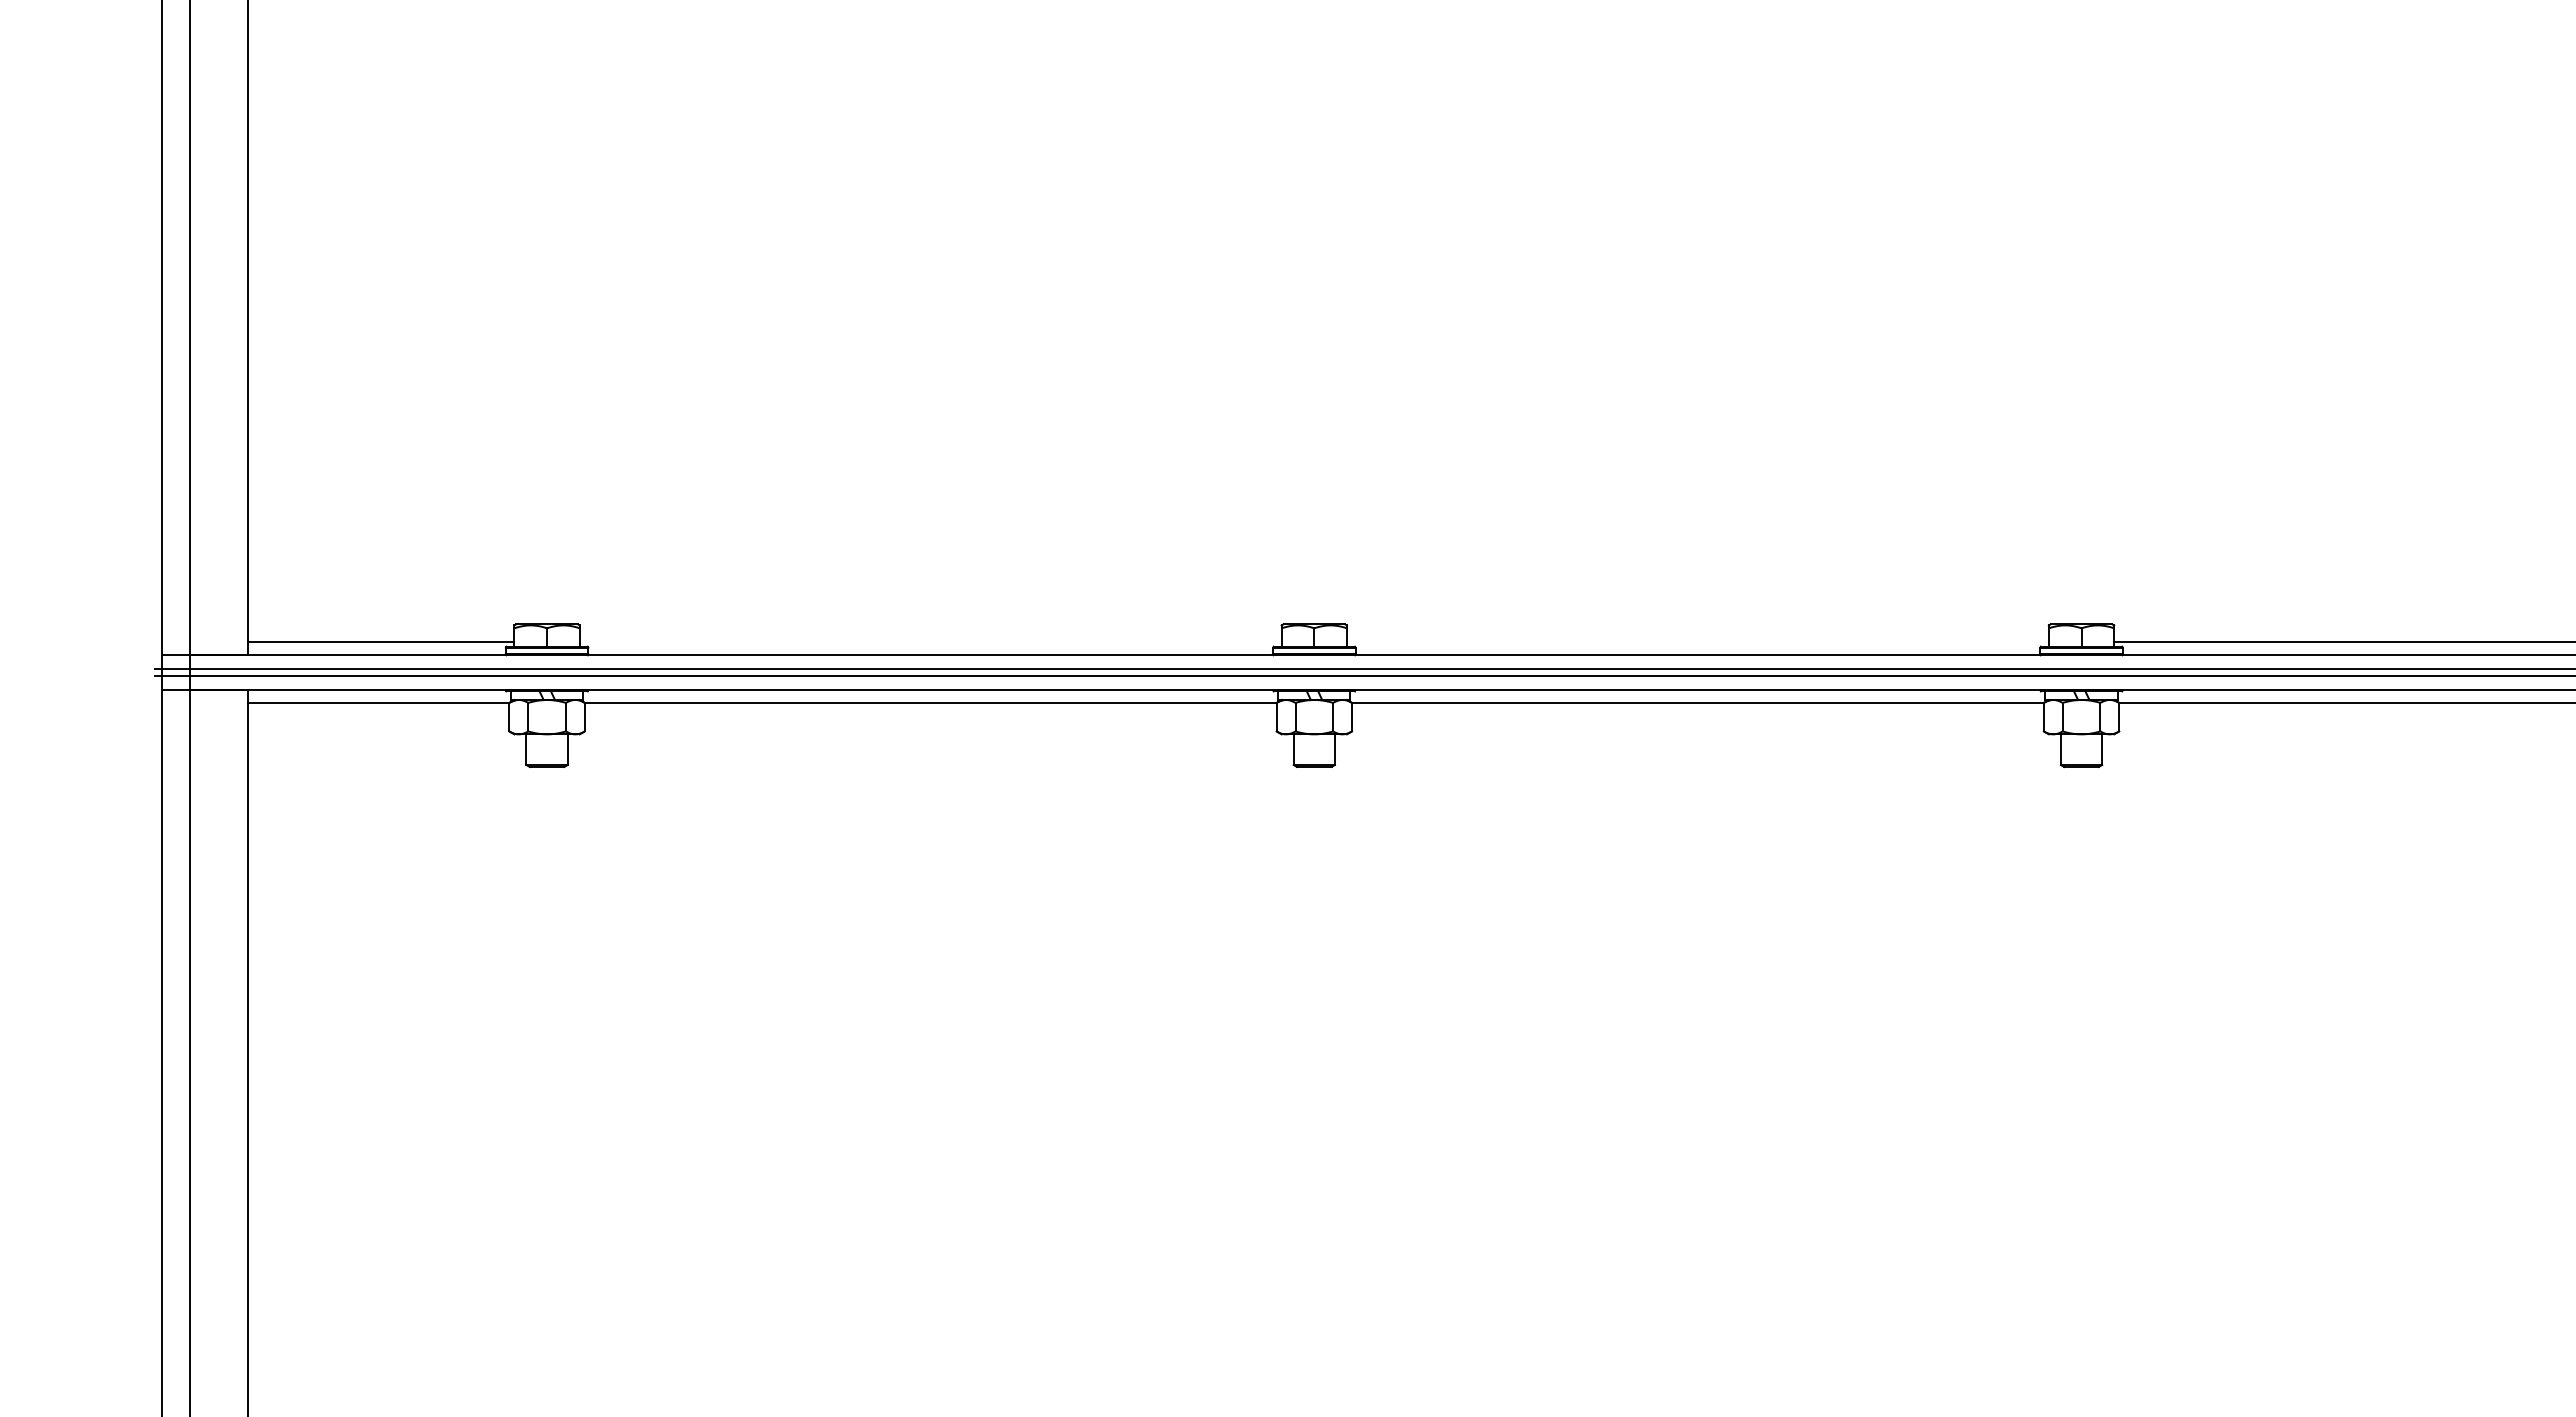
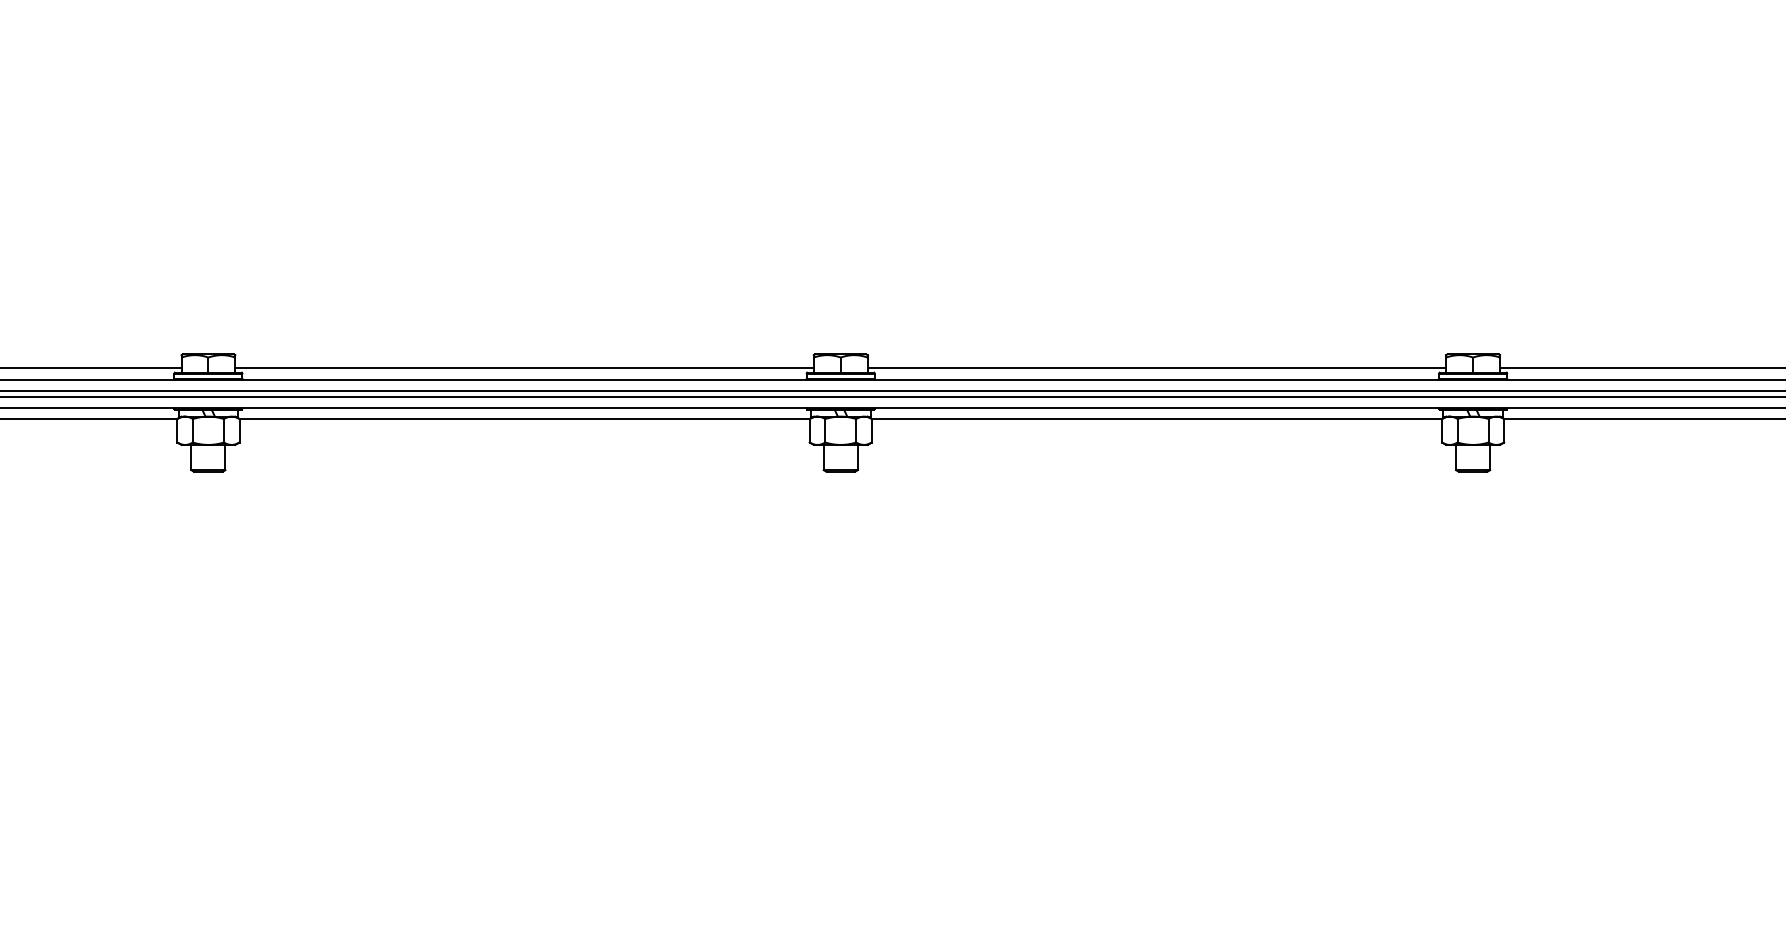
line: (930, 641) -> (524, 368), added
line: (1697, 641) -> (1156, 368), added

